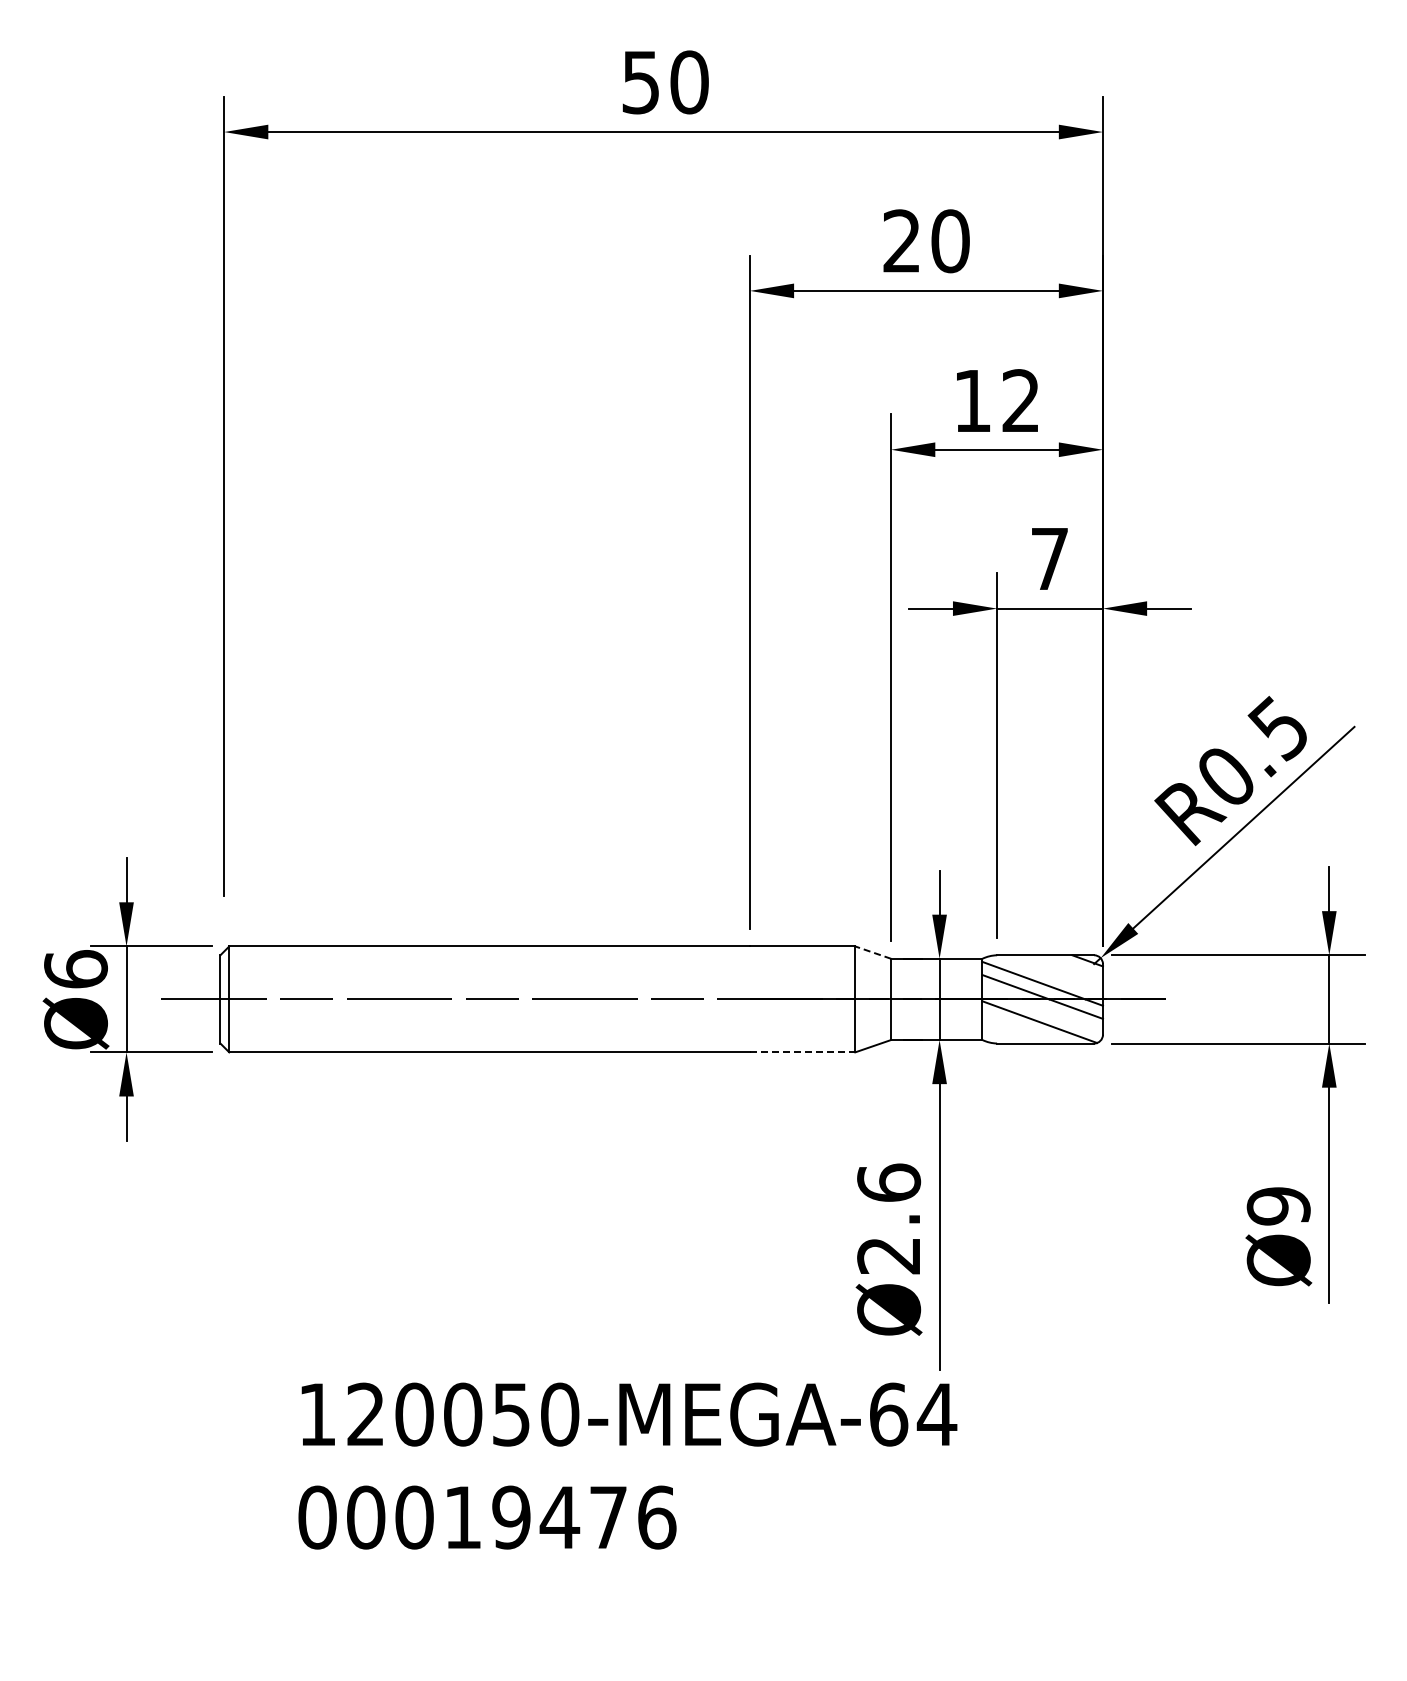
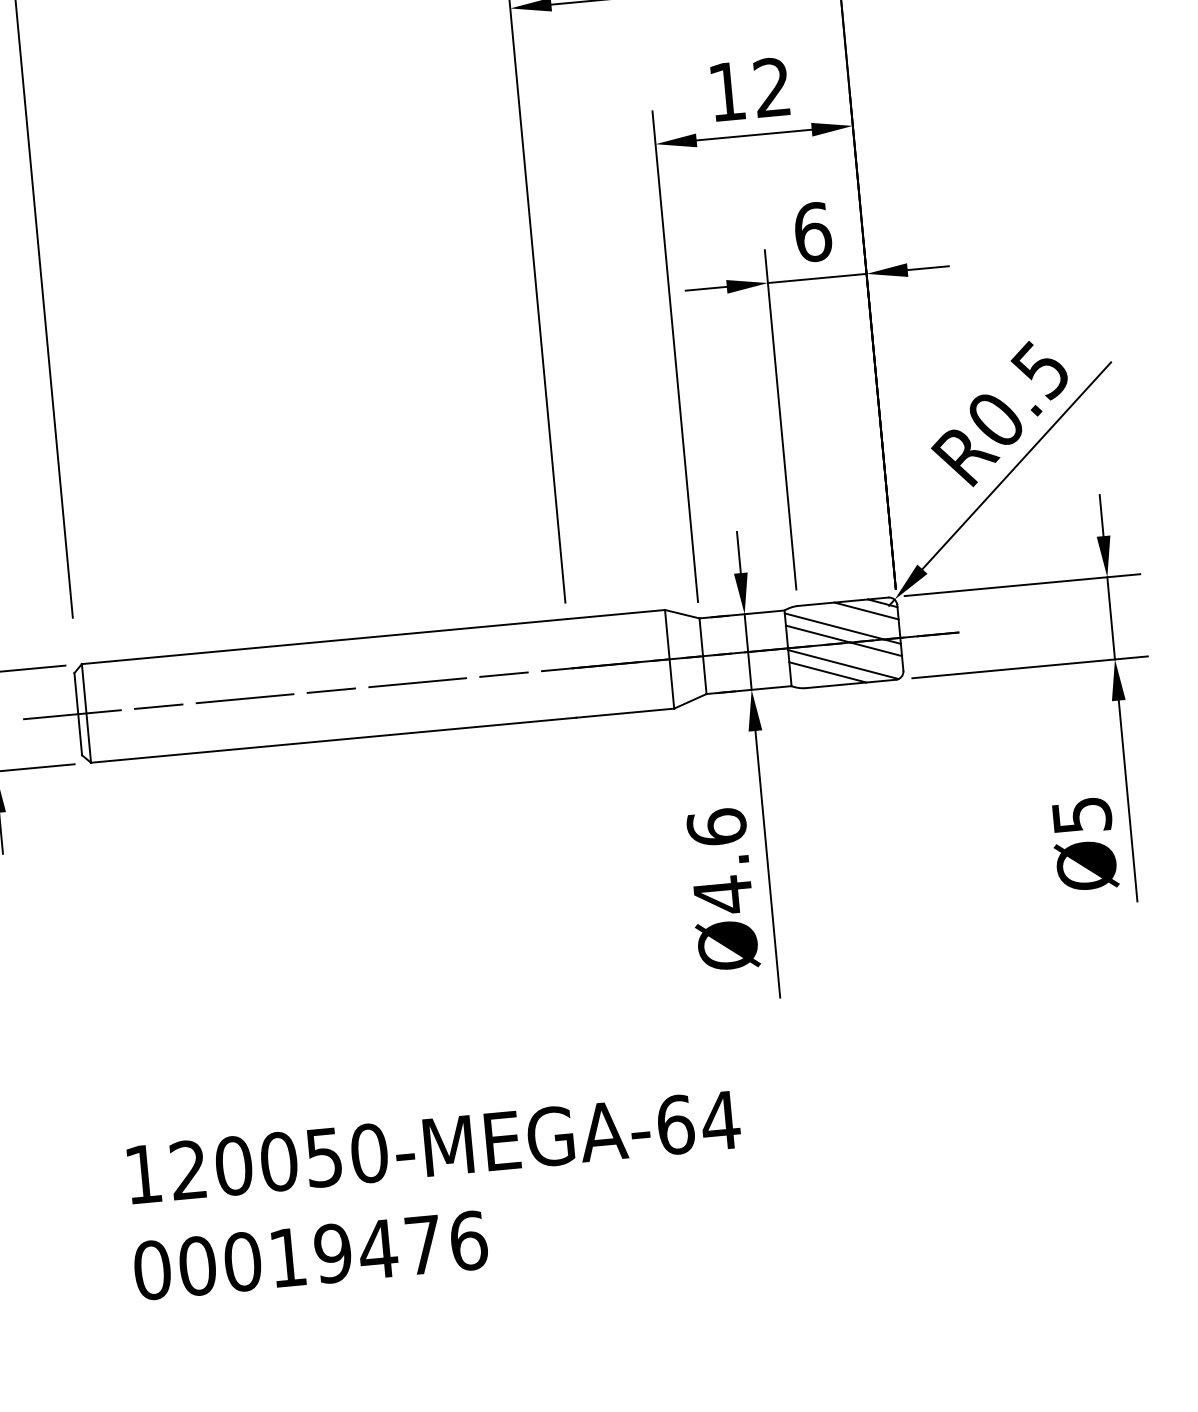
text: (1050, 558) -> (813, 231), 7 -> 6
line: (873, 952) -> (682, 614), dashed -> solid
line: (1069, 967) -> (866, 611), added
line: (1022, 1028) -> (827, 671), added
line: (802, 1052) -> (625, 713), dashed -> solid
text: (1278, 1206) -> (1081, 815), Ø9 -> Ø5
text: (888, 1255) -> (722, 895), Ø2.6 -> Ø4.6
text: (627, 1465) -> (436, 1194), moved

